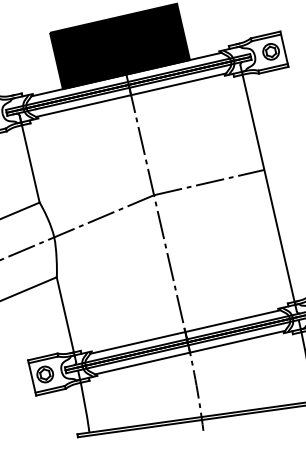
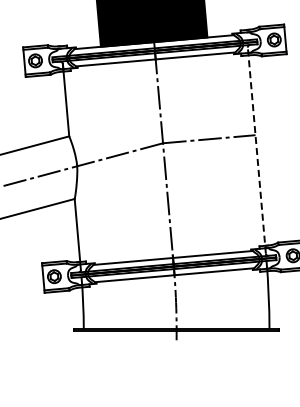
line: (268, 188) -> (256, 150), solid -> dashed

